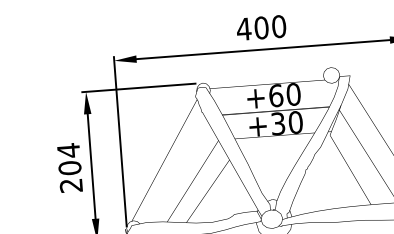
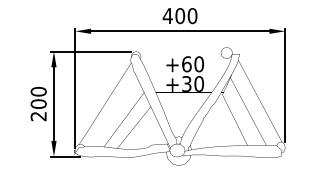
text: (68, 150) -> (38, 91), 204 -> 200

